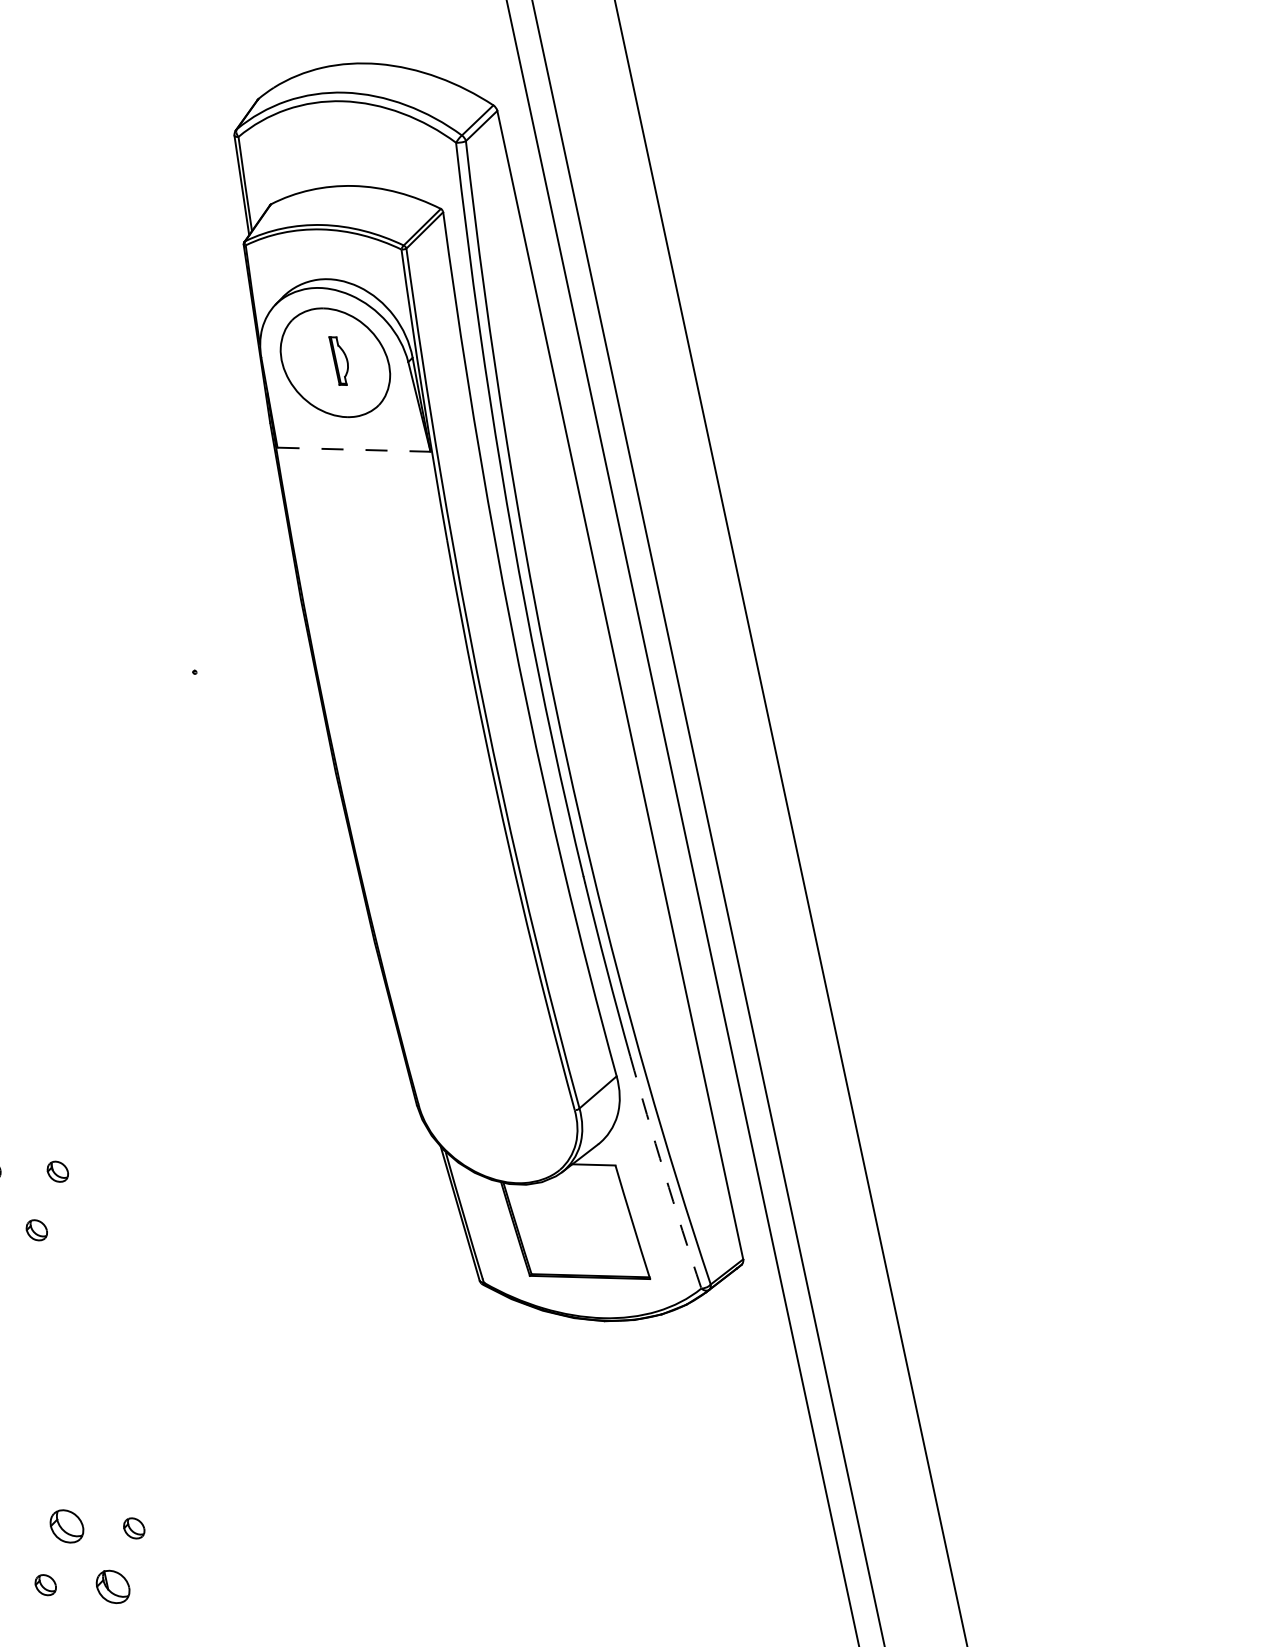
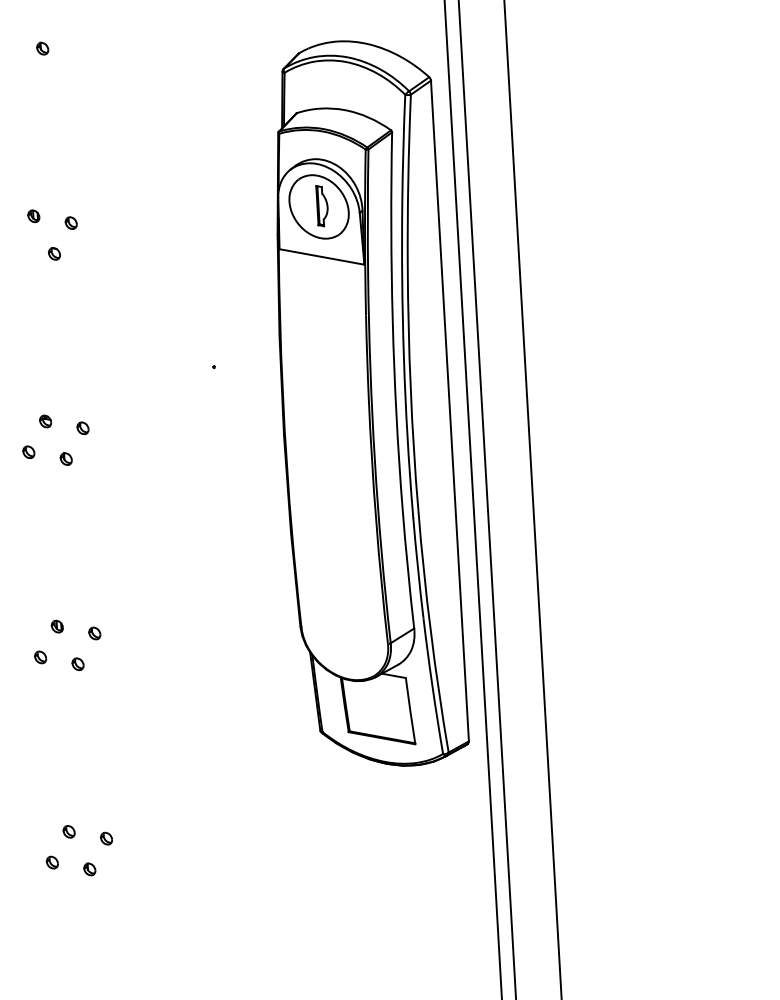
part: (339, 361) -> (321, 206), size x1.43
line: (355, 450) -> (322, 257), dashed -> solid
arc: (664, 1173) -> (432, 686), dashed -> solid
part: (65, 1526) -> (68, 831), size x0.62
part: (112, 1587) -> (89, 869), size x0.62

